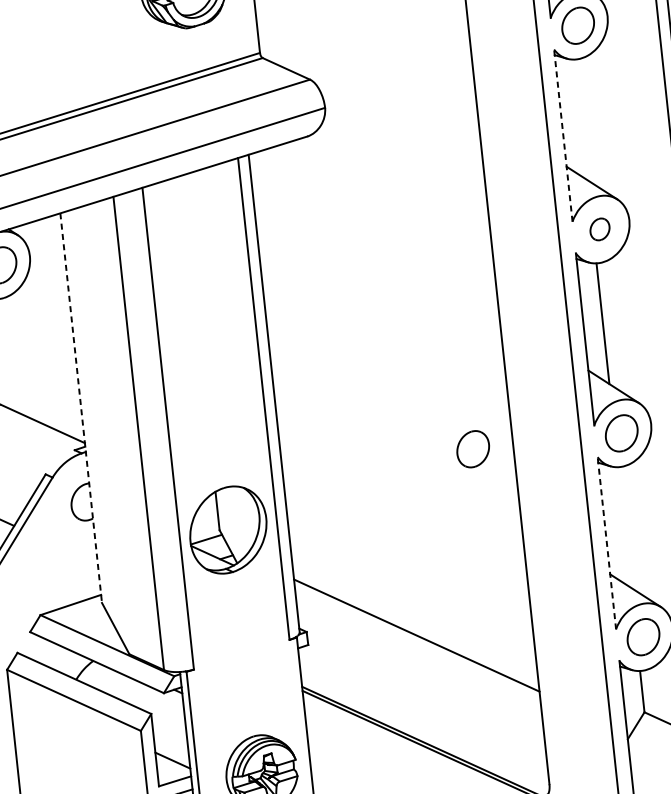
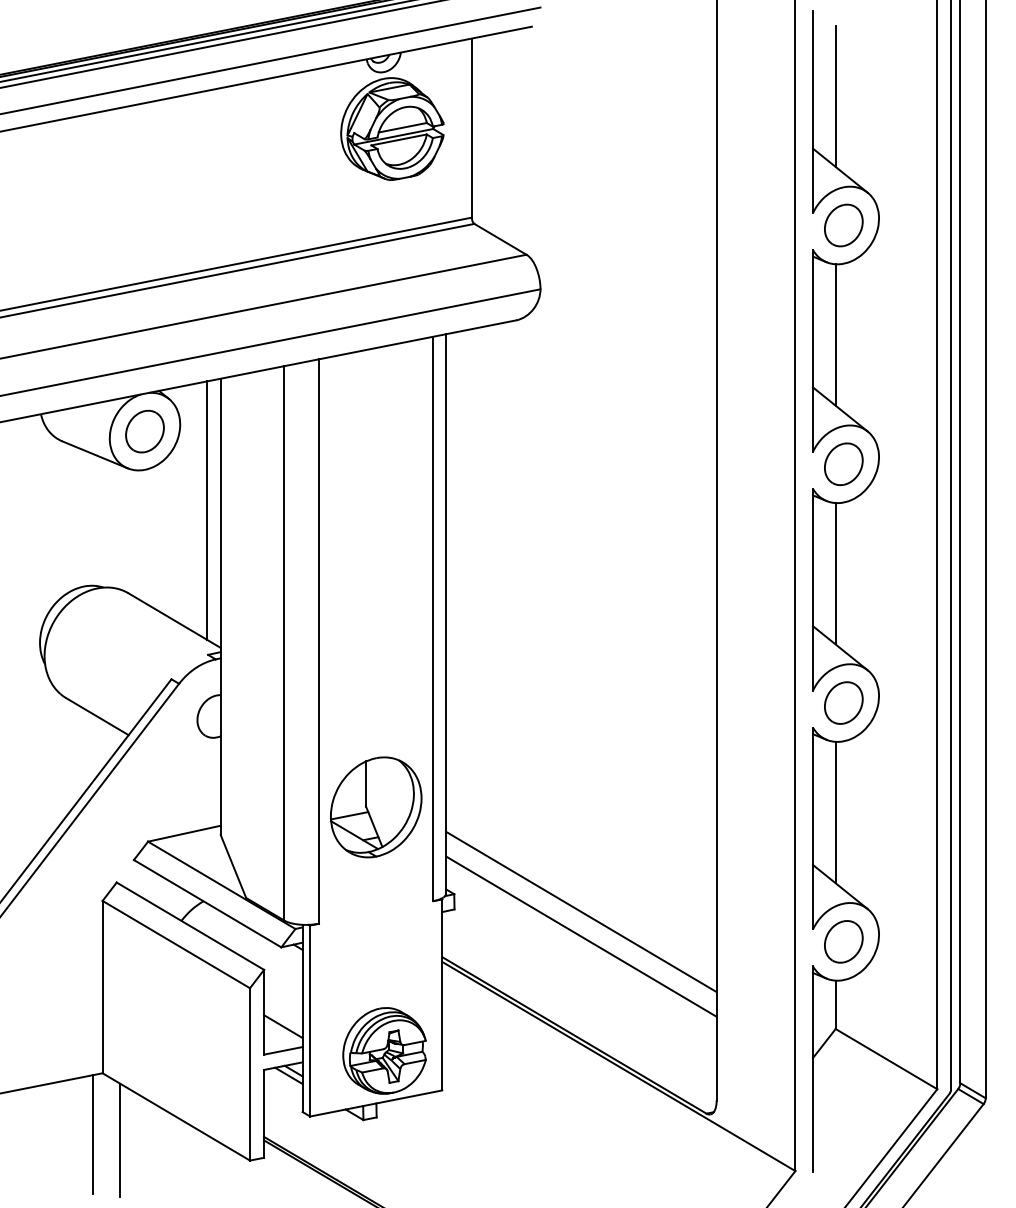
line: (581, 119) -> (835, 334), added
line: (563, 136) -> (813, 351), dashed -> solid
part: (599, 228) -> (843, 463), size x1.67
line: (61, 327) -> (207, 510), added
line: (80, 408) -> (220, 607), dashed -> solid
part: (472, 448) -> (669, 702), removed
line: (624, 527) -> (835, 812), added
part: (228, 530) -> (376, 807), moved
line: (607, 543) -> (813, 828), dashed -> solid
line: (419, 656) -> (581, 936), added

